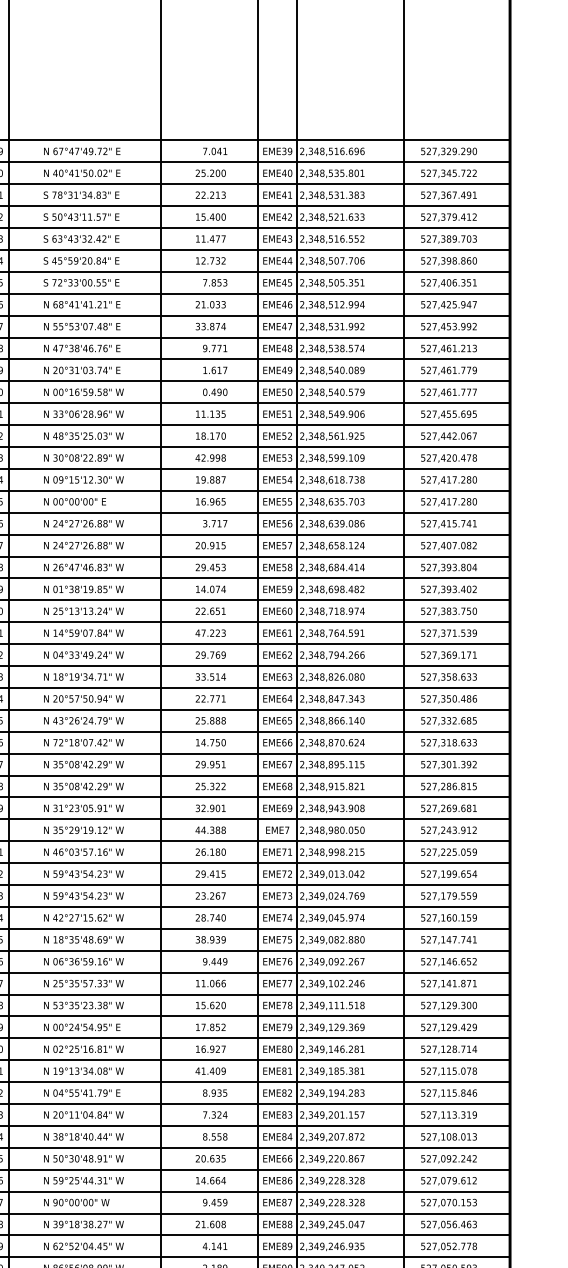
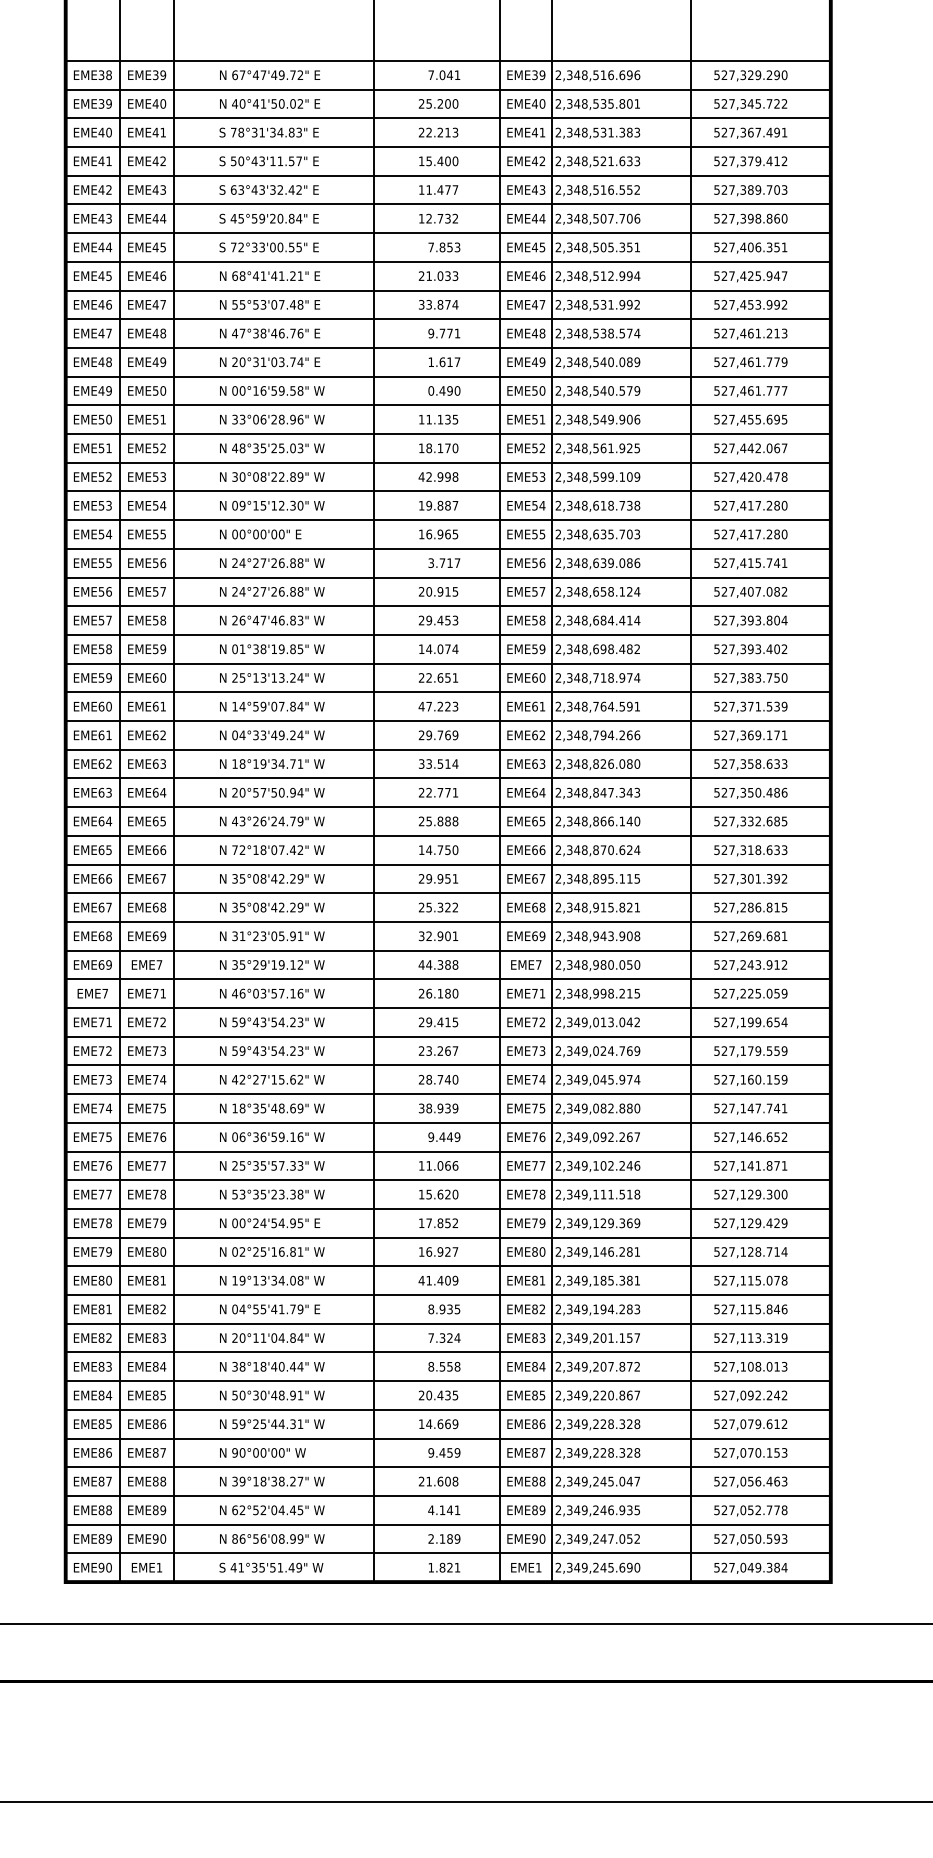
text: (212, 1158) -> (440, 1395), 20.635 -> 20.435
text: (287, 1158) -> (538, 1395), EME66 -> EME85
text: (223, 1180) -> (455, 1424), 14.664 -> 14.669

